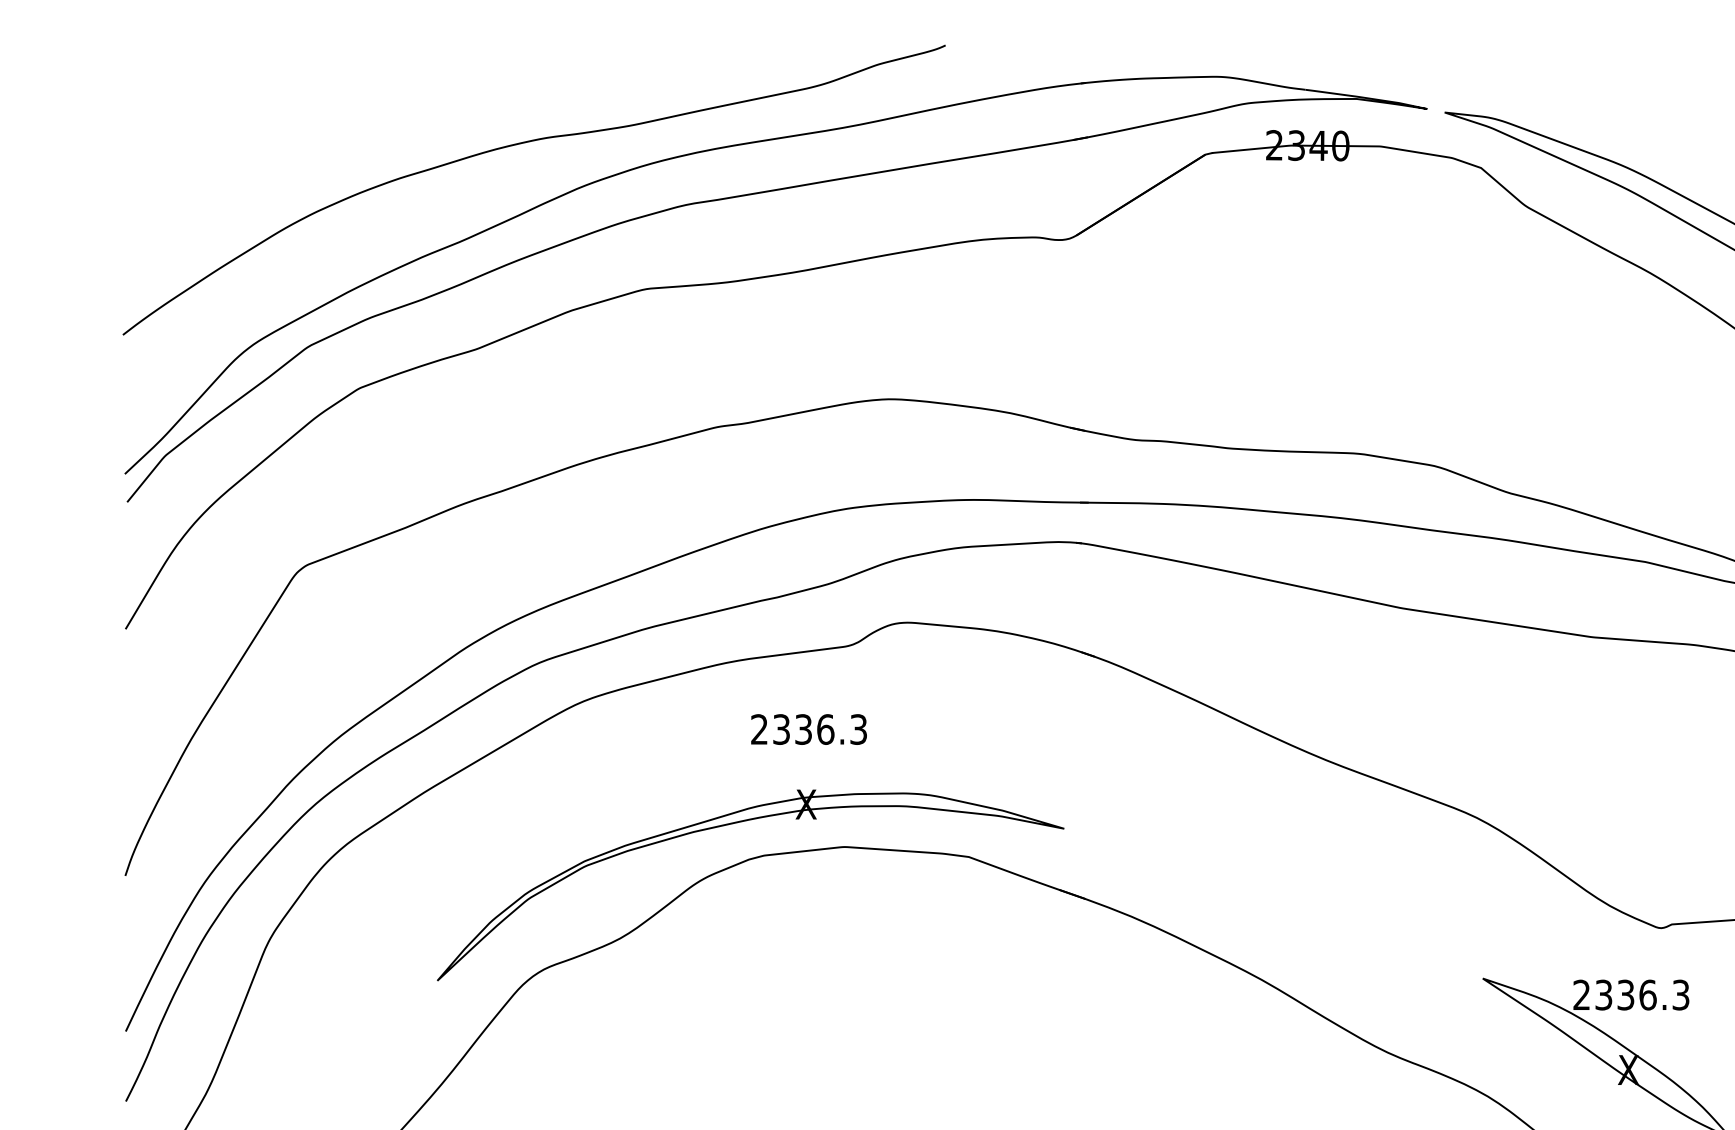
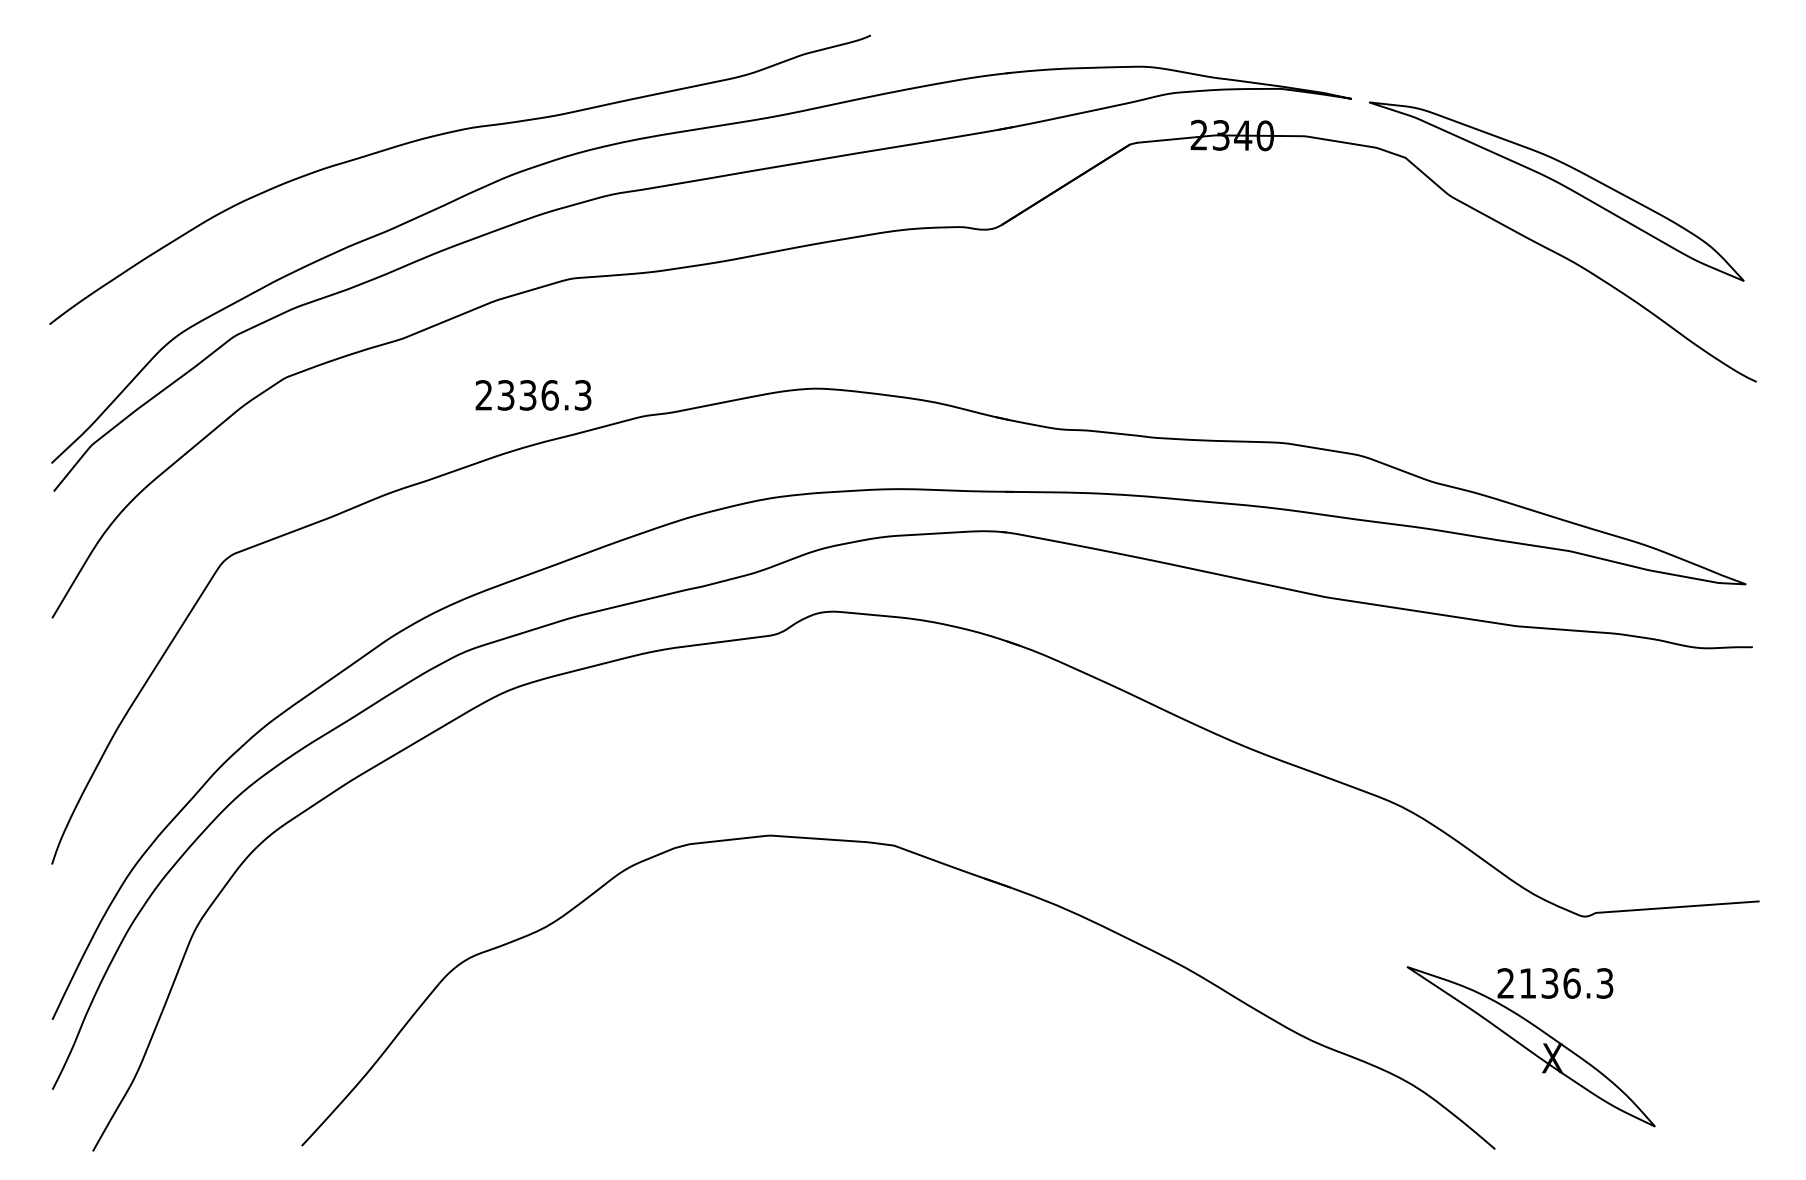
text: (809, 729) -> (533, 395), moved
part: (740, 822) -> (666, 811), removed
text: (1603, 995) -> (1527, 983), 2336.3 -> 2136.3

